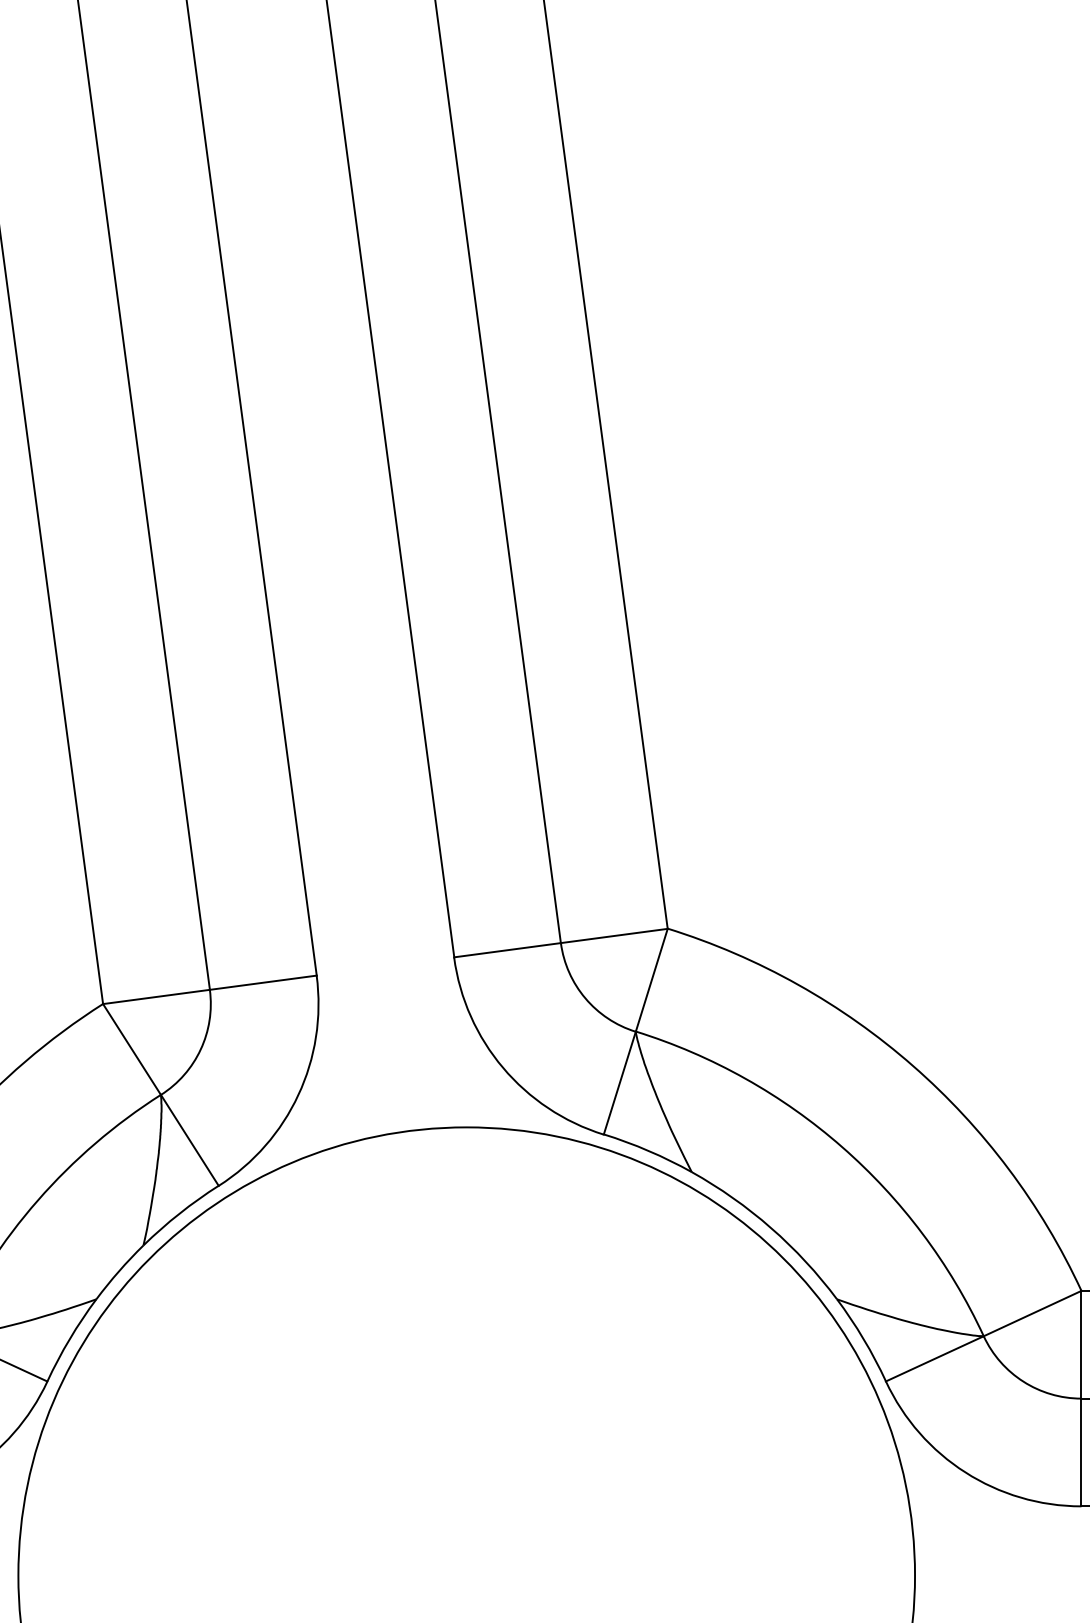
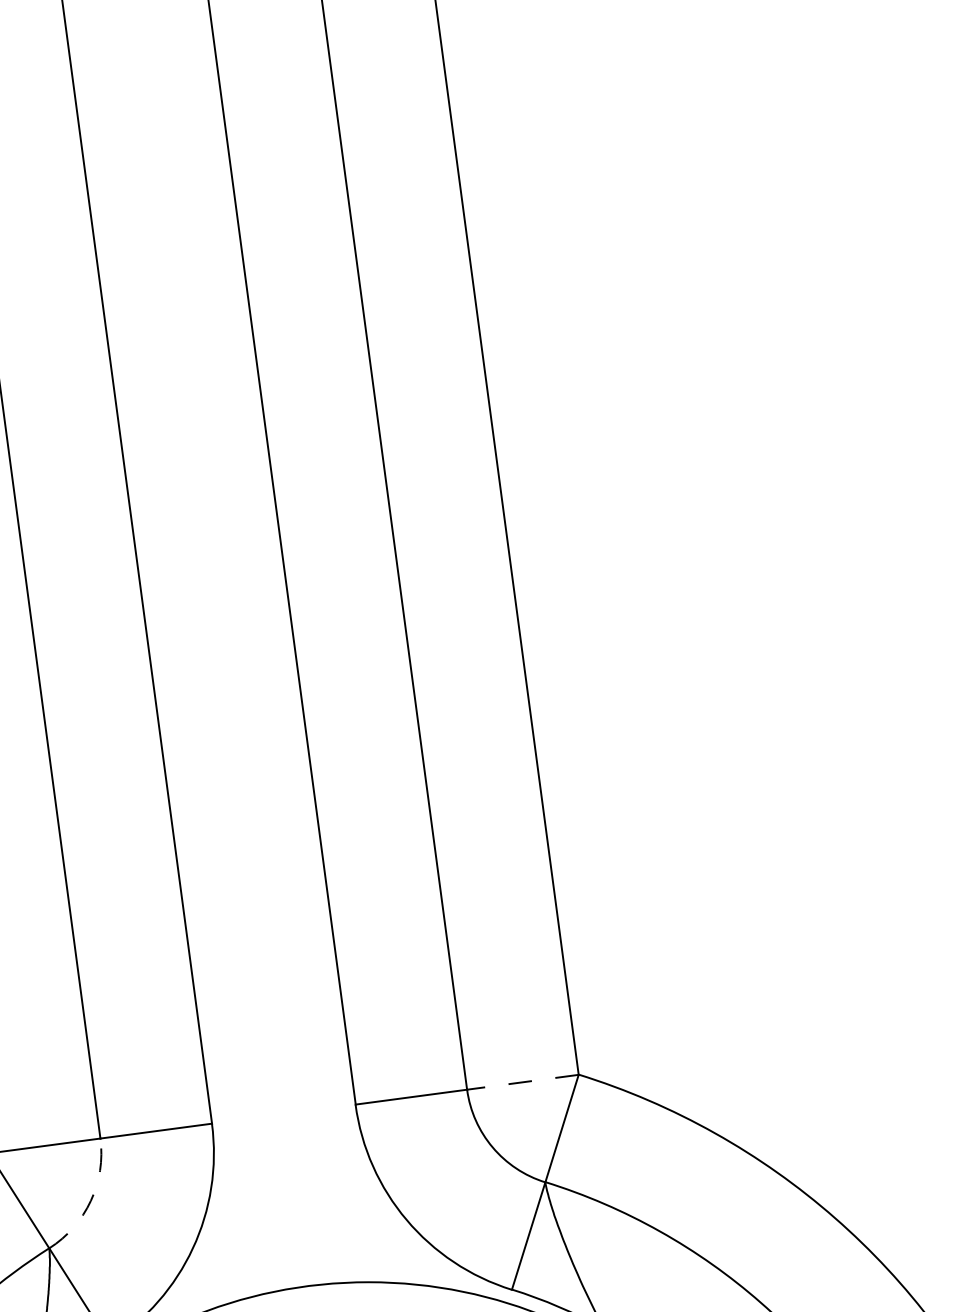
line: (614, 935) -> (523, 1081), solid -> dashed
arc: (200, 1049) -> (90, 1200), solid -> dashed

